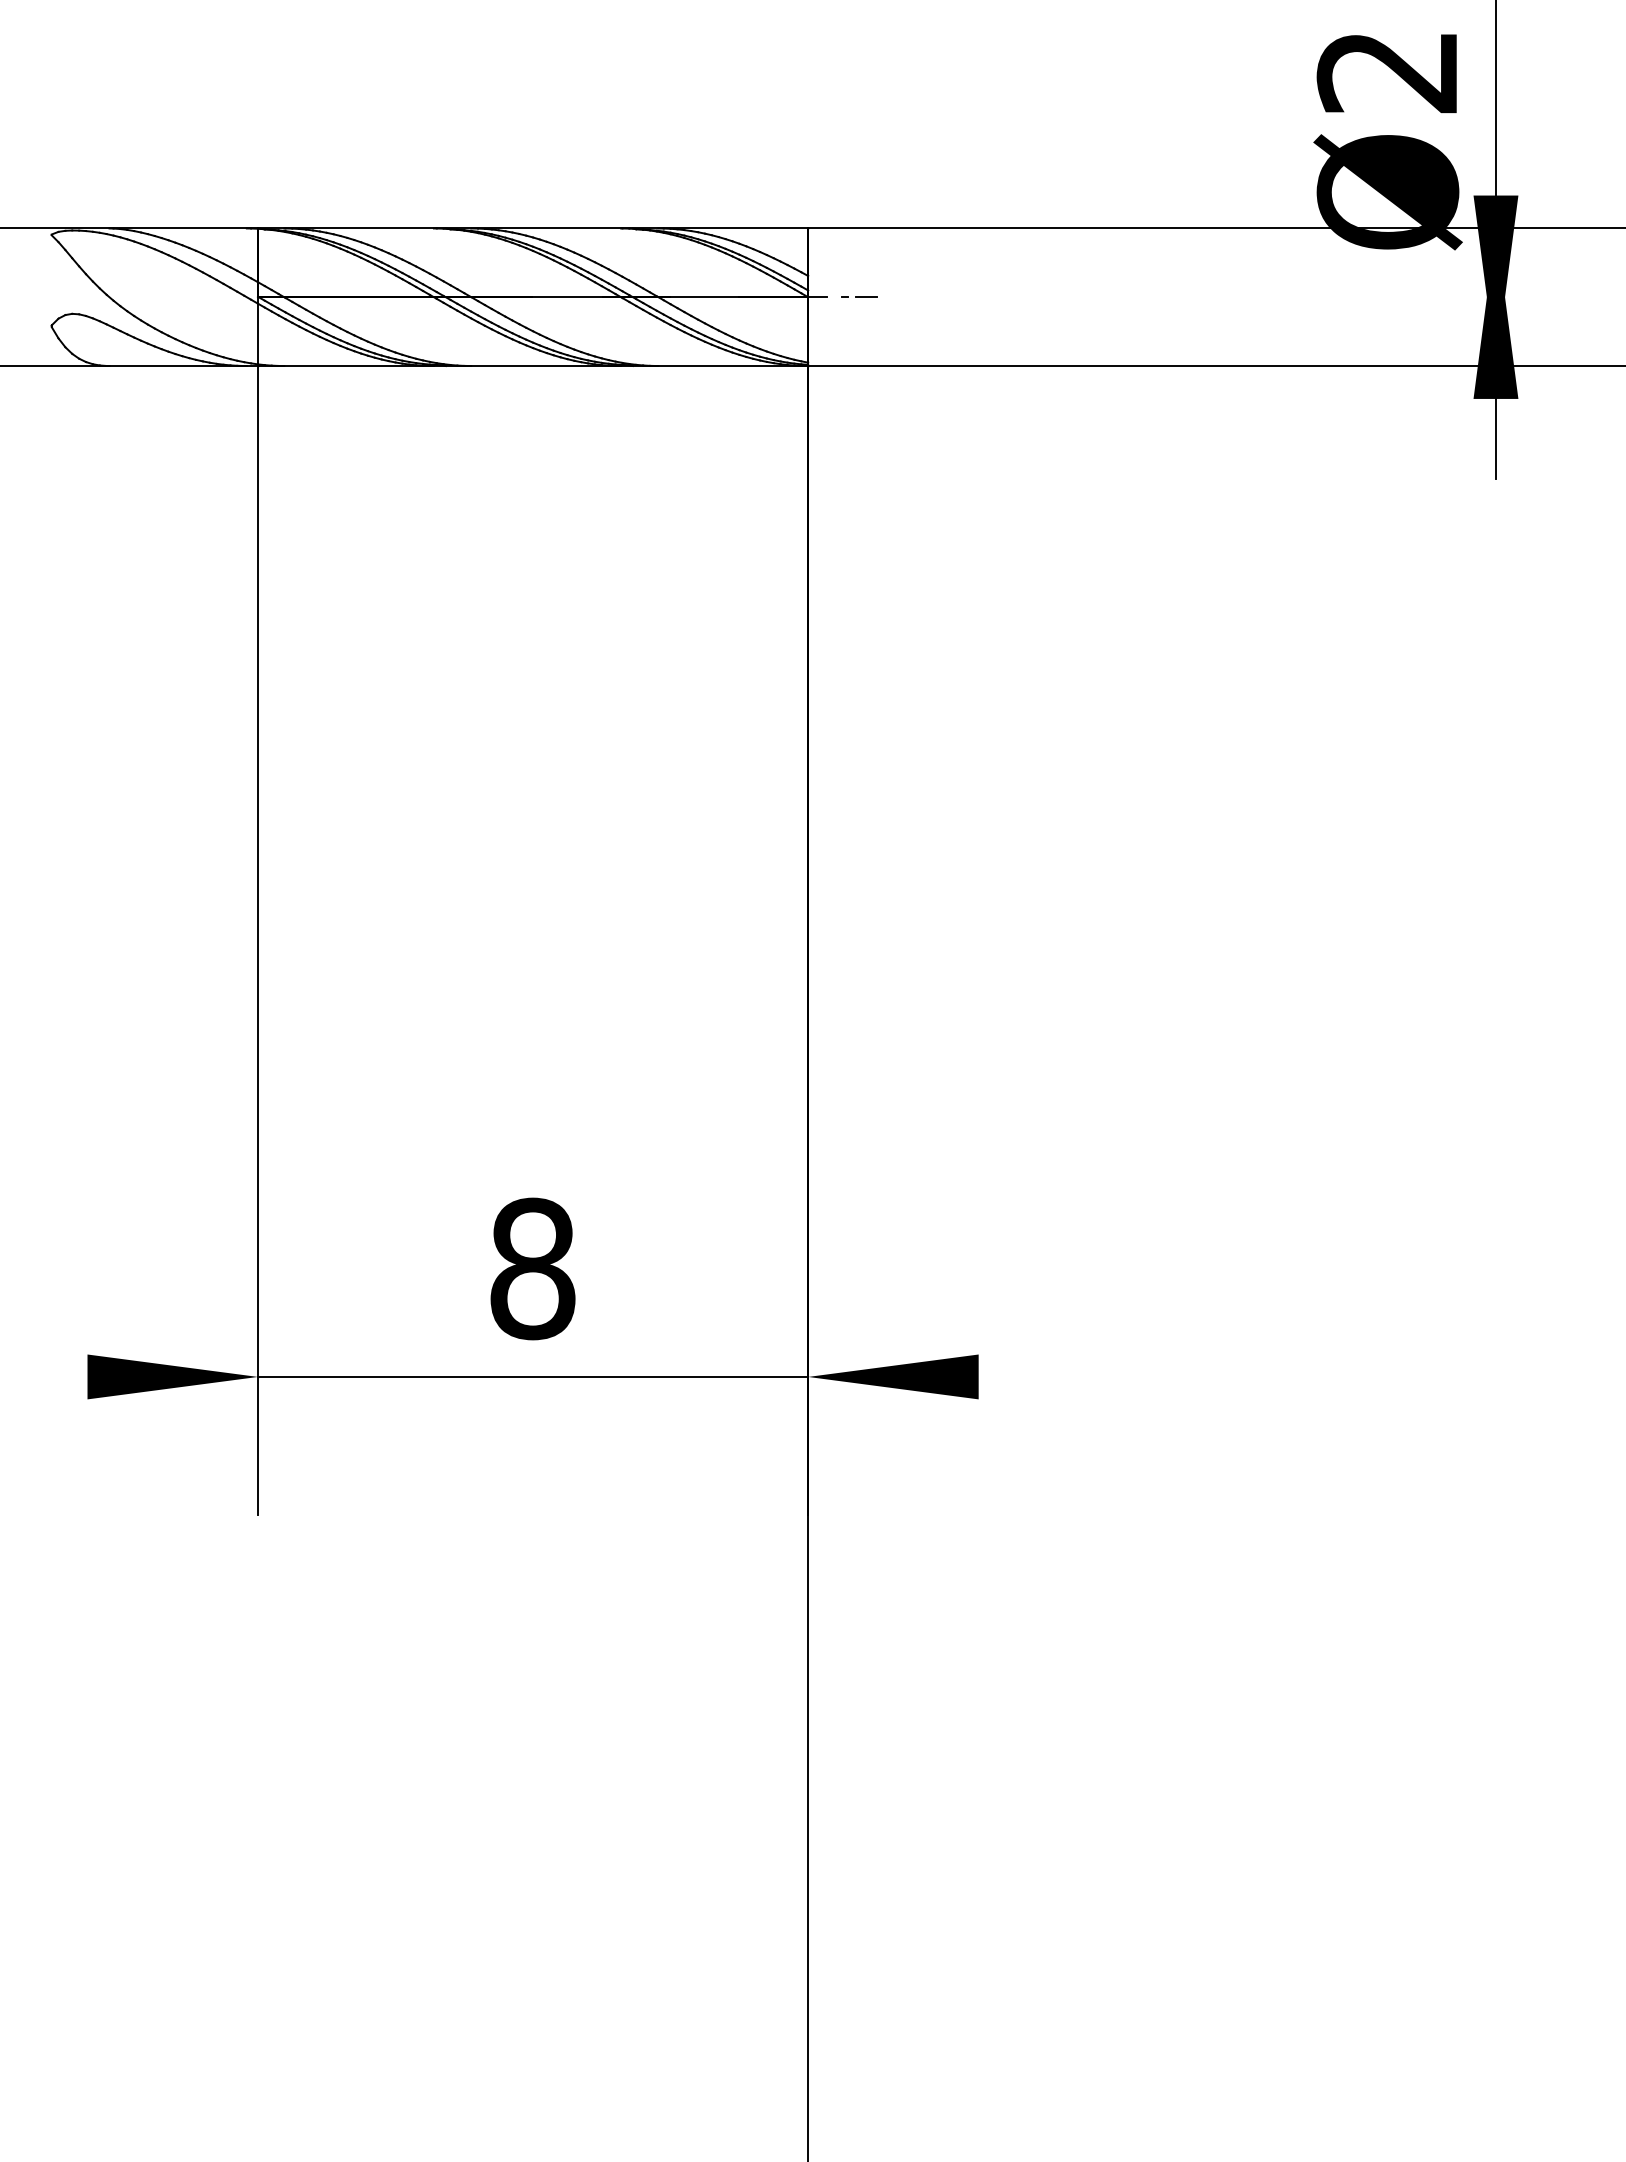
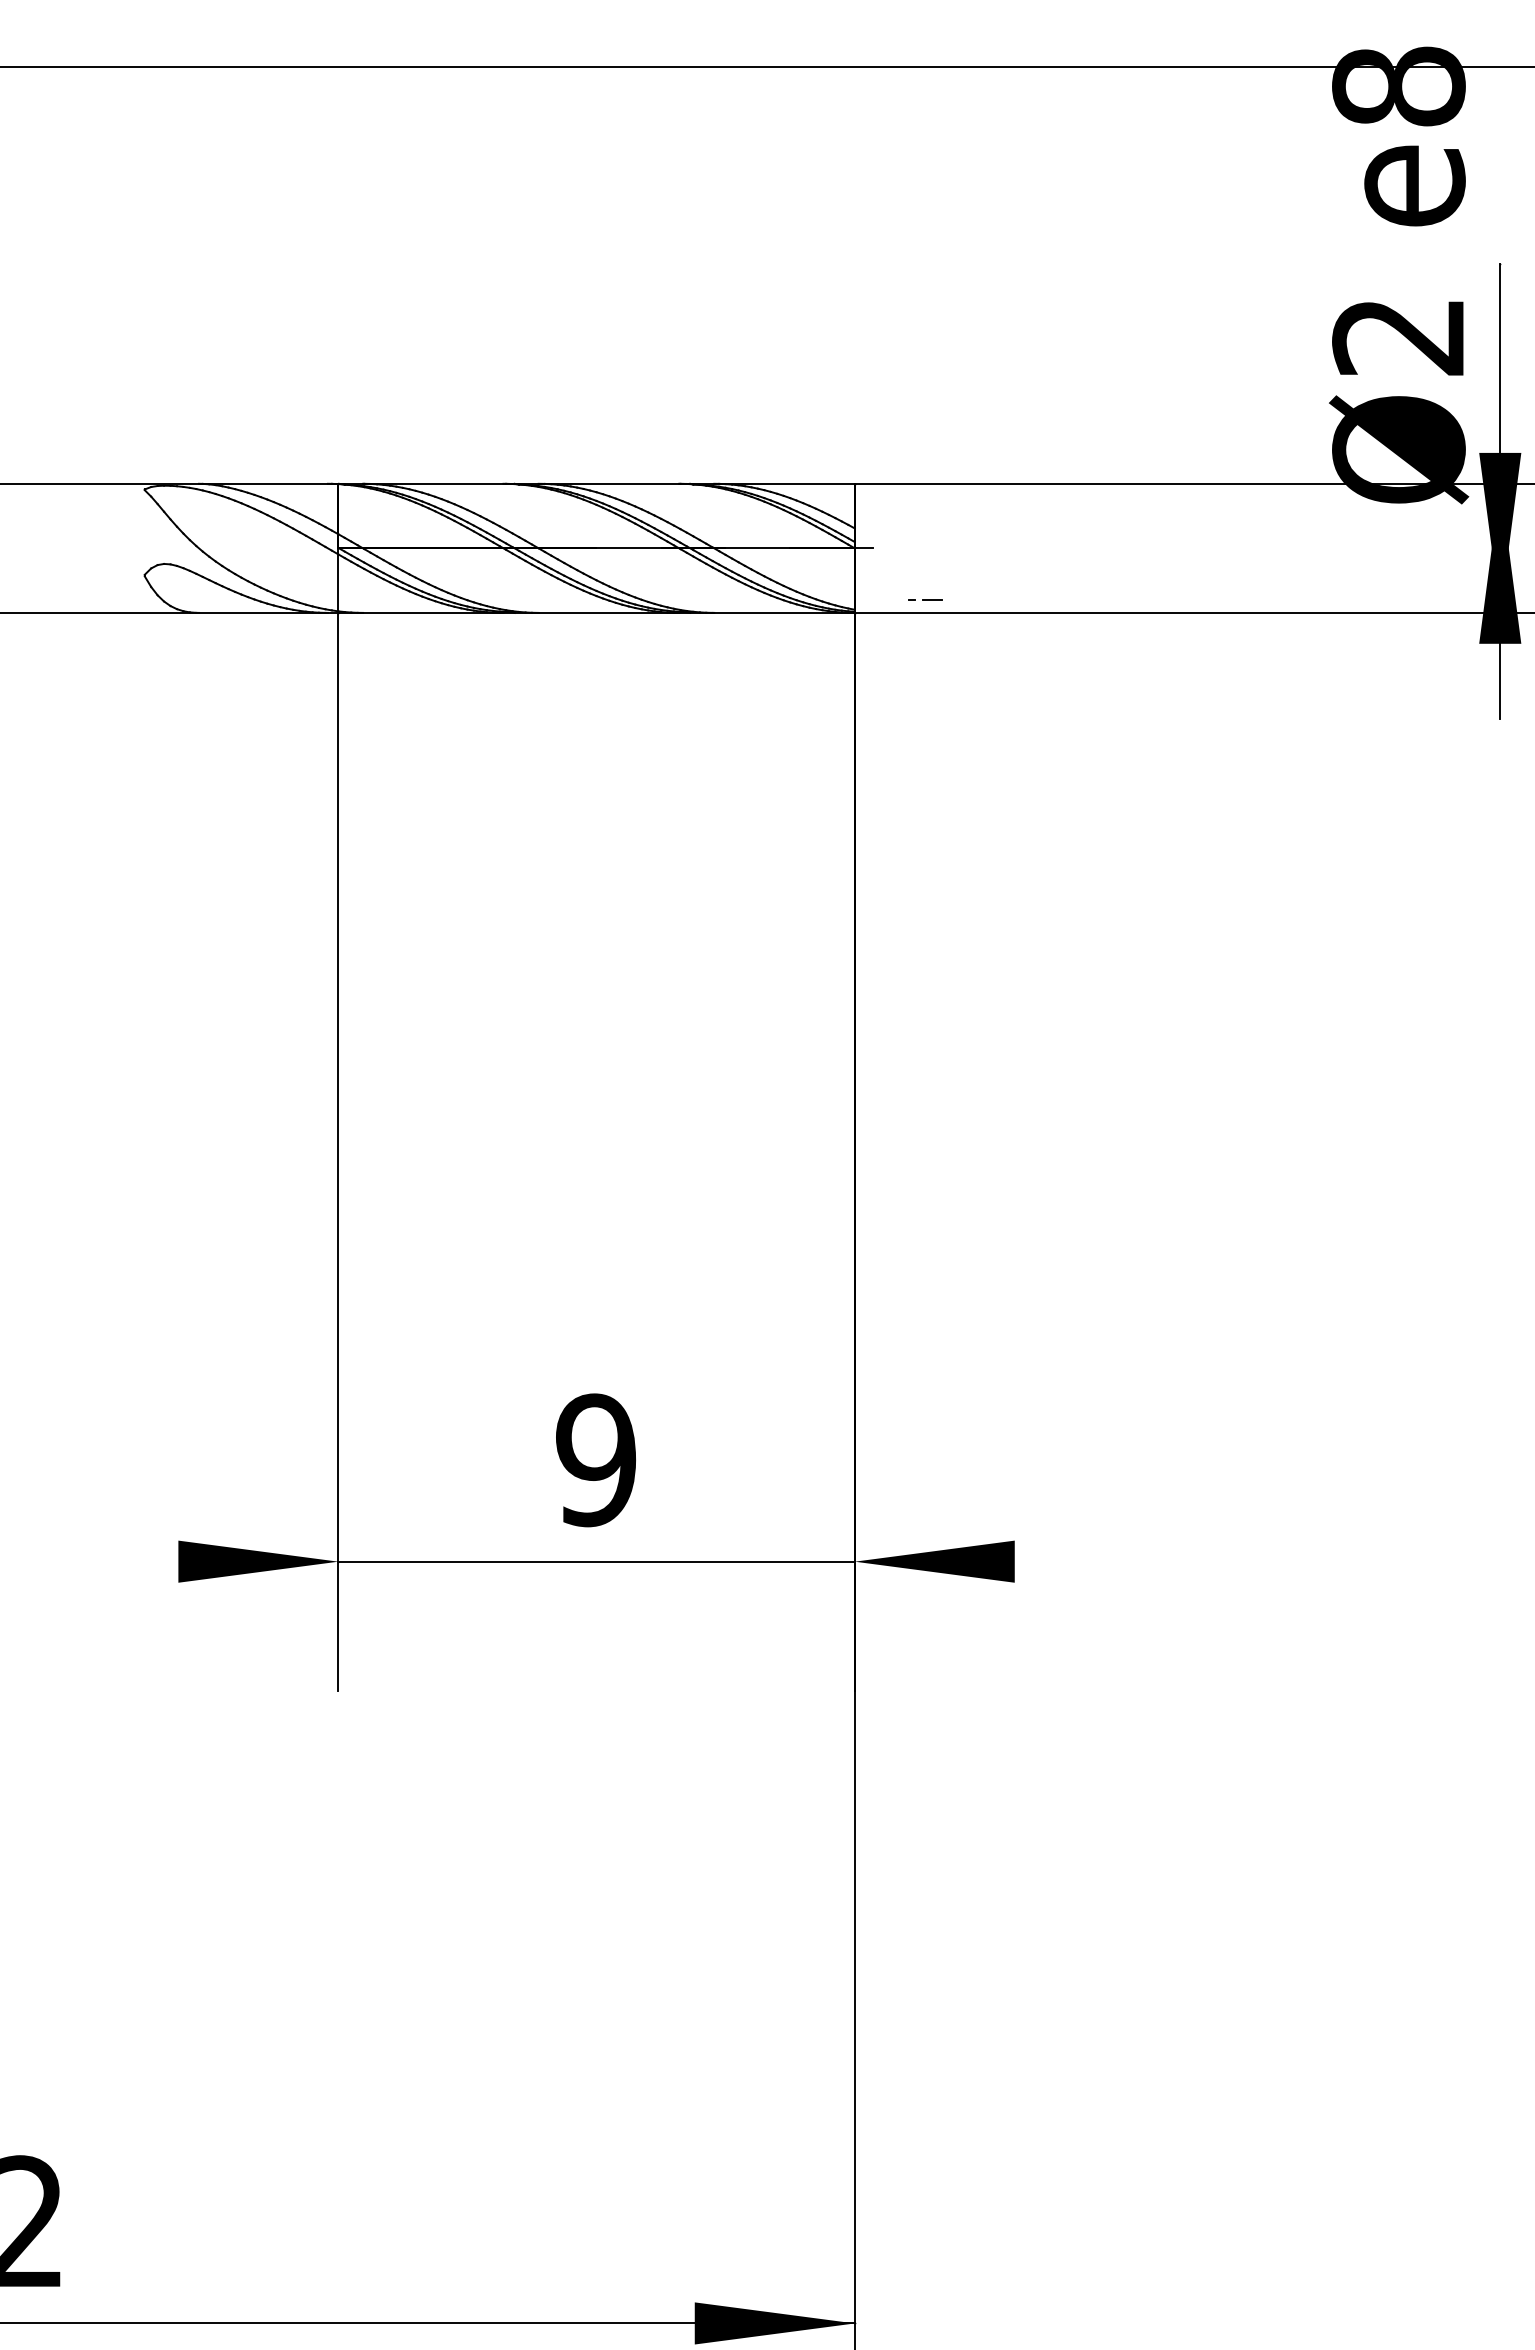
line: (859, 296) -> (925, 599), moved
text: (533, 1269) -> (596, 1460), 8 -> 9

